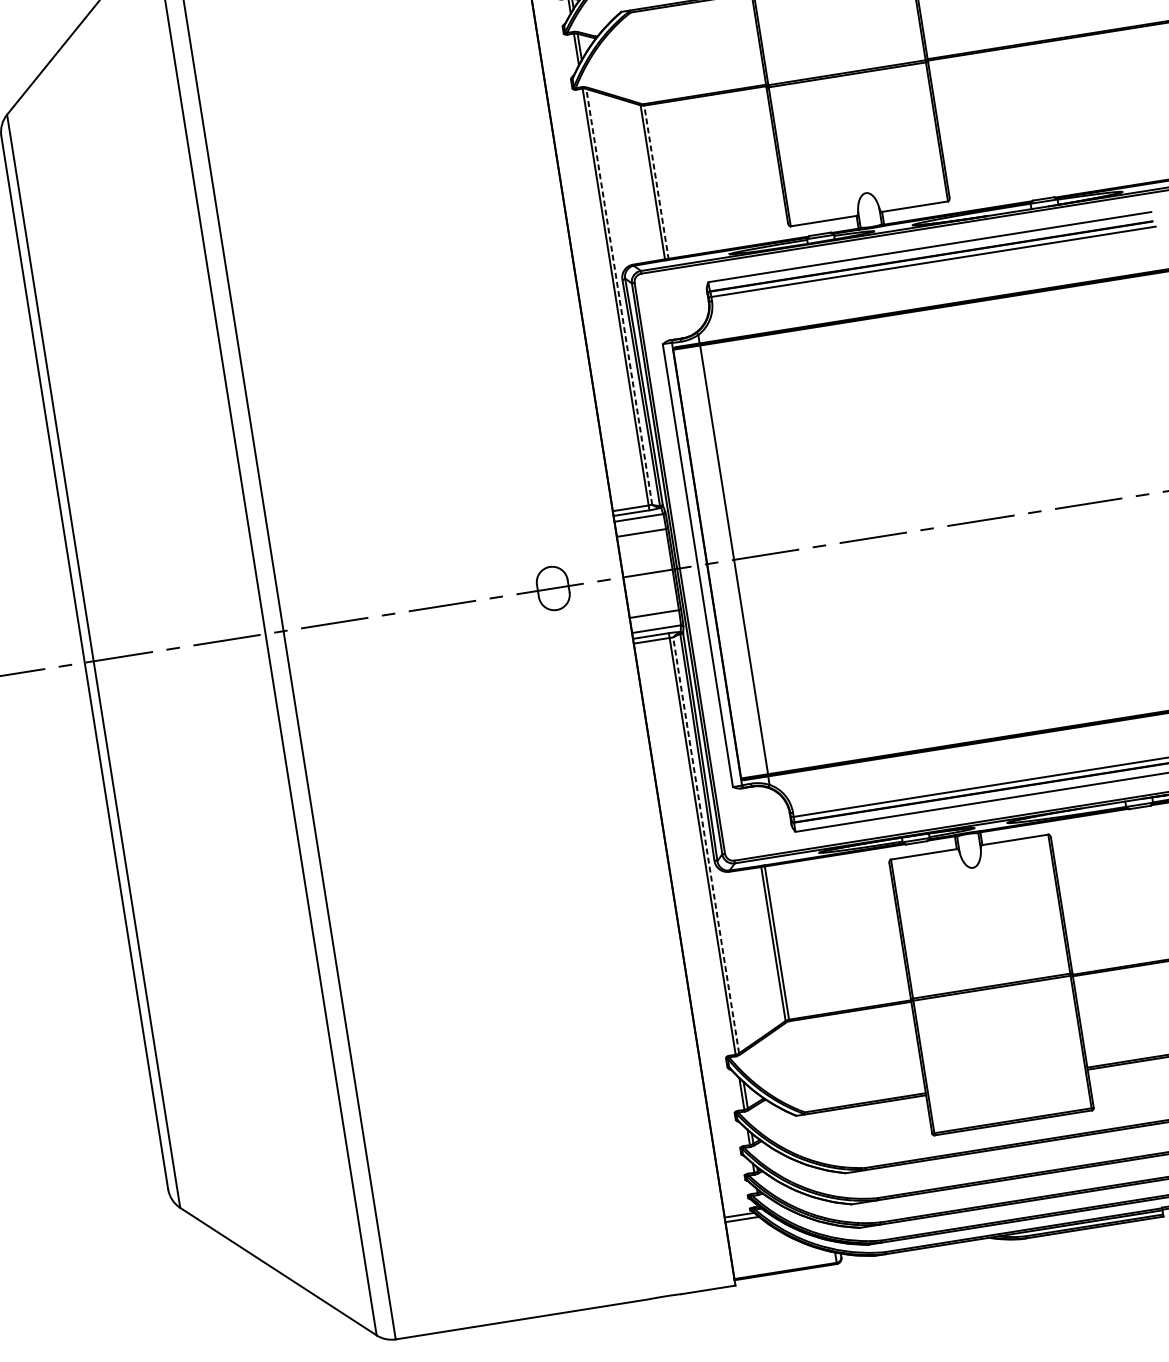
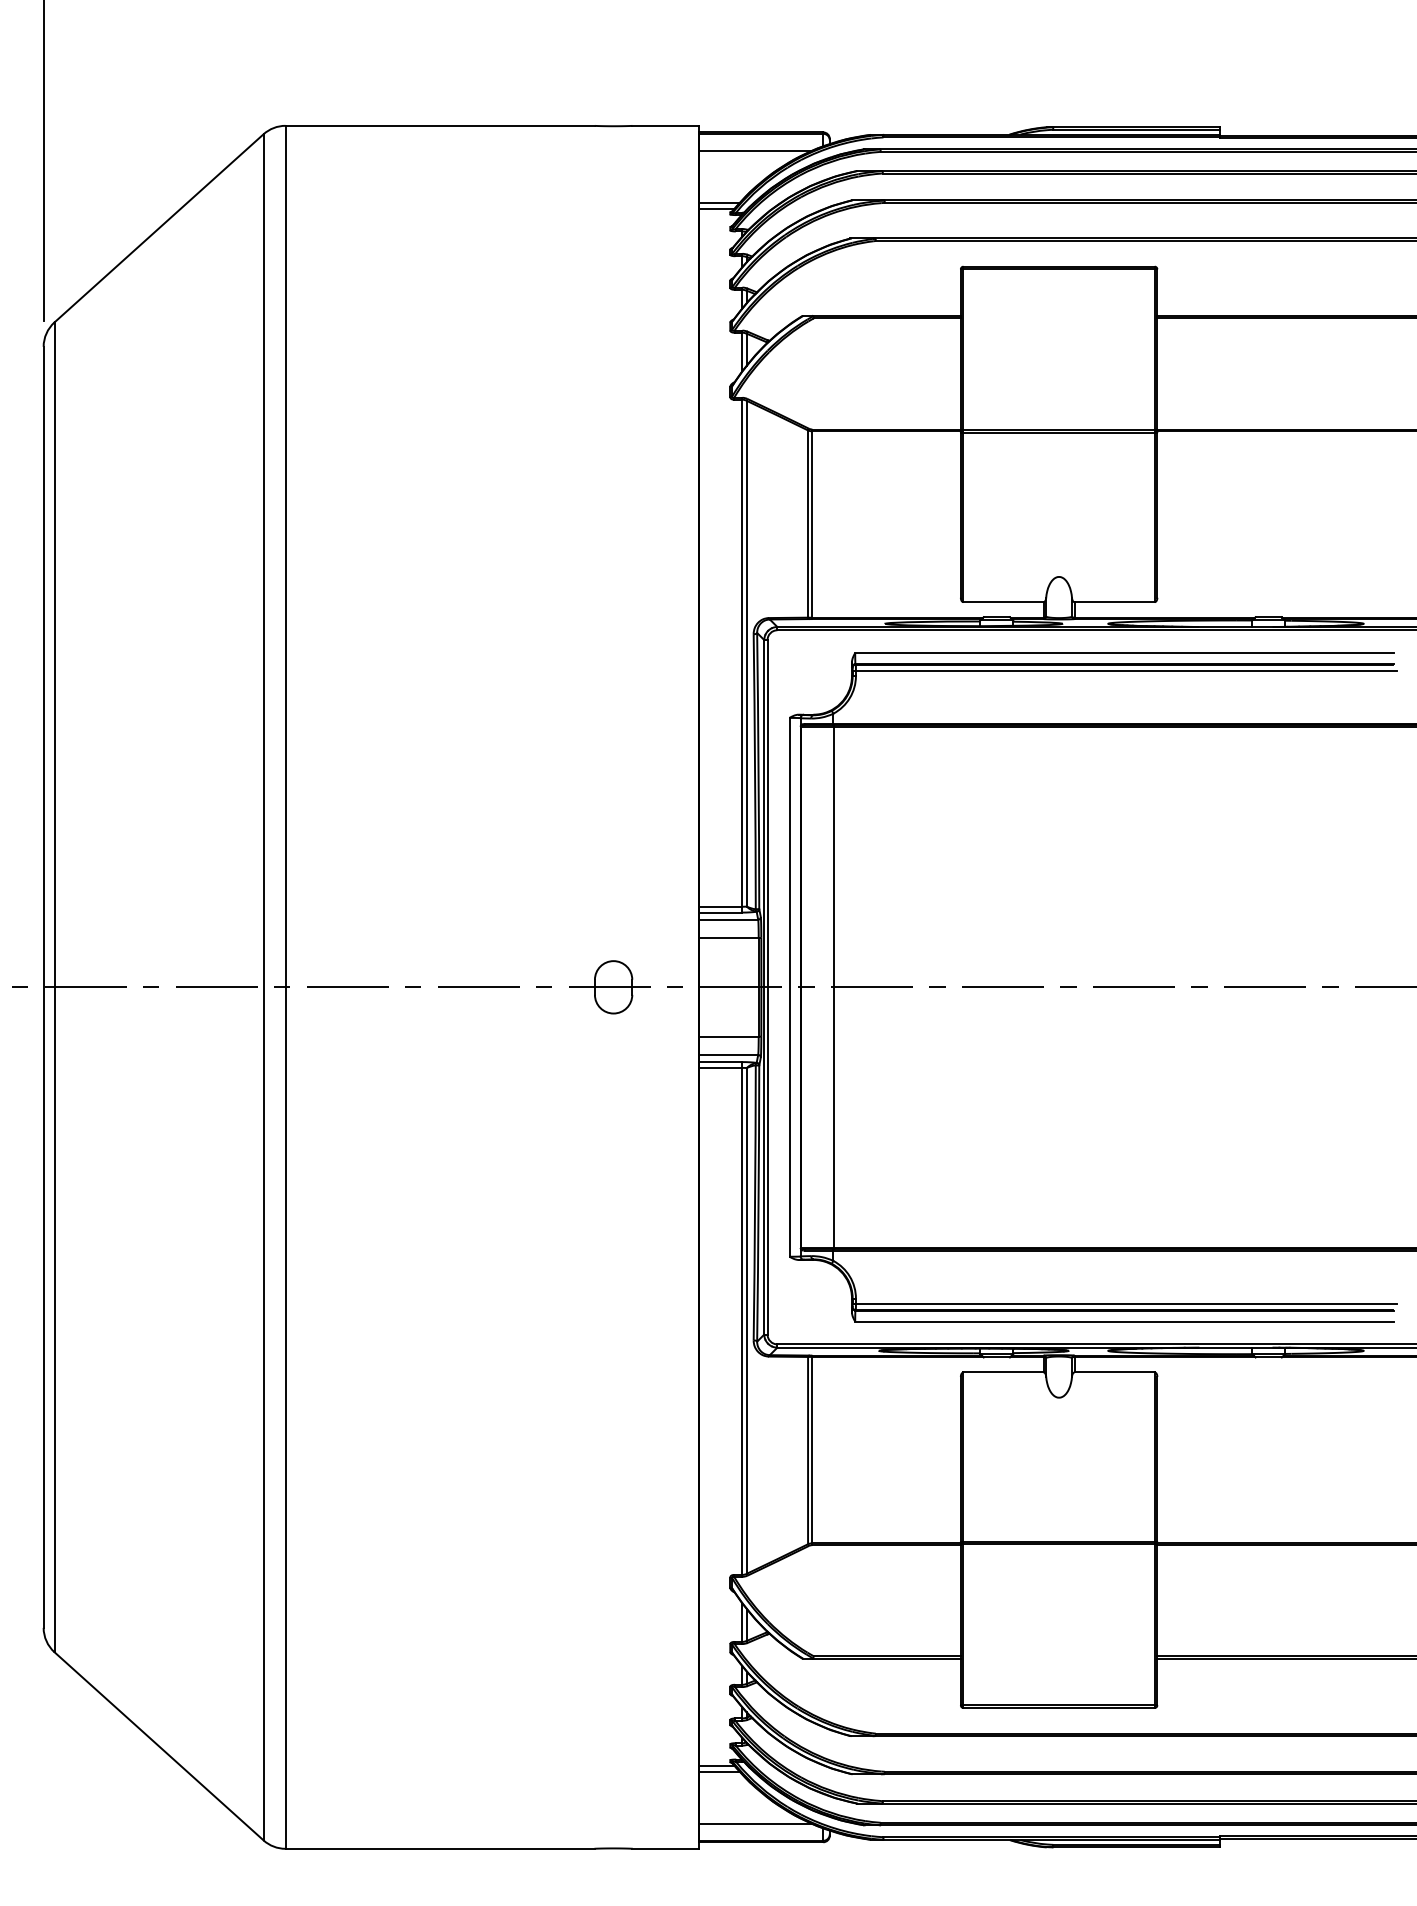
line: (656, 182) -> (812, 524), dashed -> solid
line: (619, 296) -> (746, 653), dashed -> solid
line: (705, 845) -> (746, 1320), dashed -> solid
line: (778, 1257) -> (755, 1823), added

